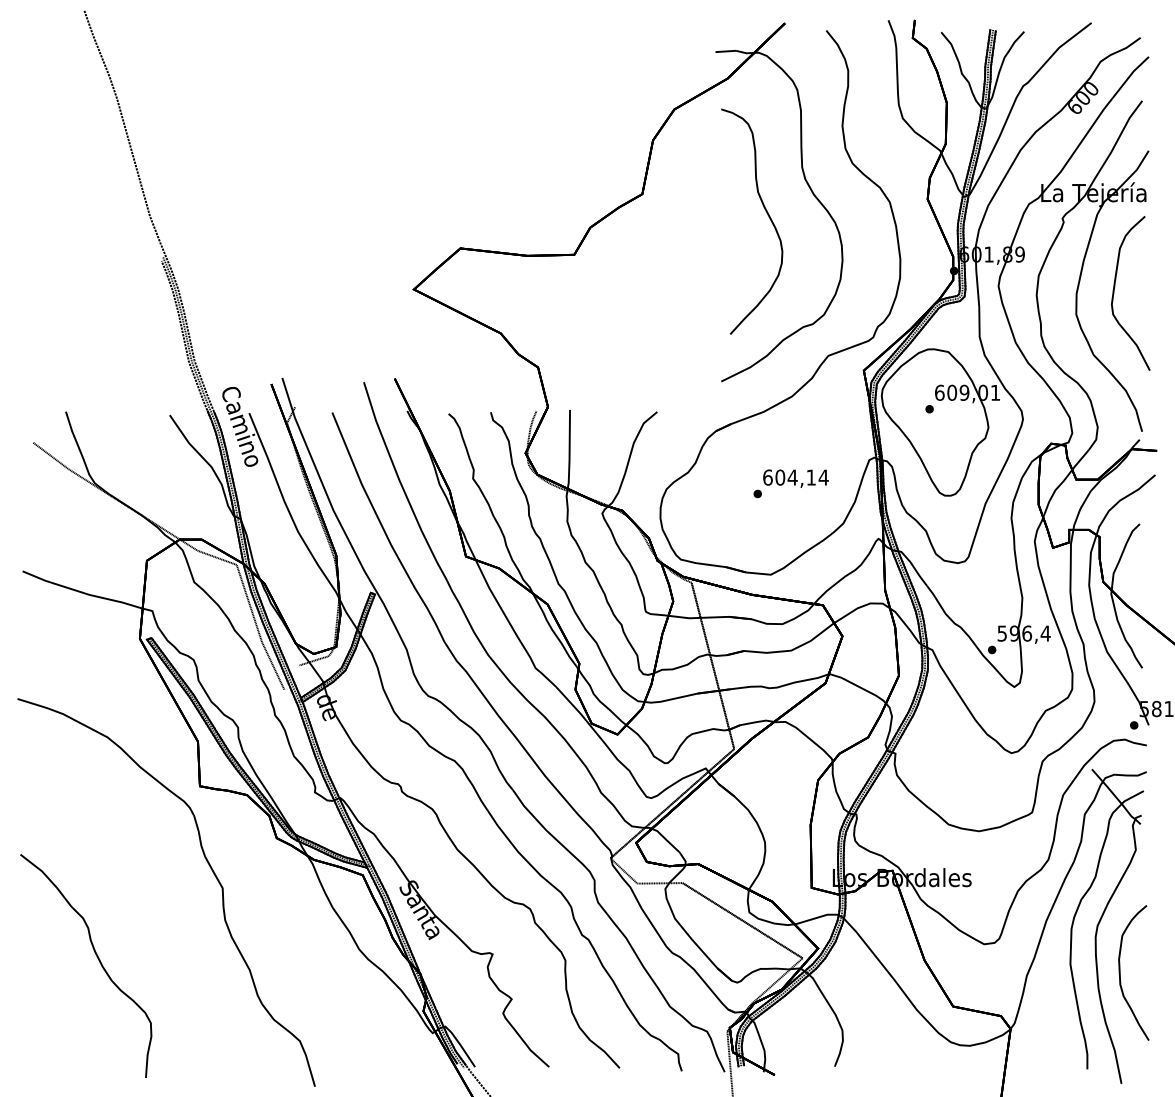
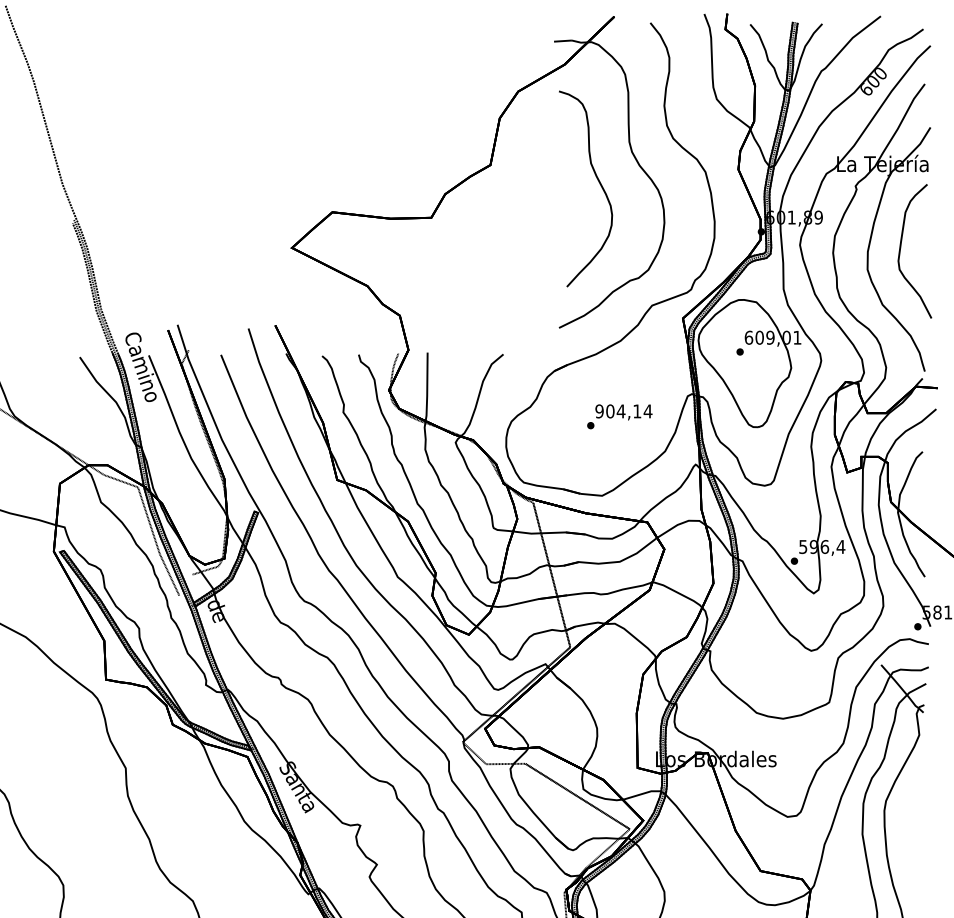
text: (767, 477) -> (599, 411), 604,14 -> 904,14
part: (1120, 972) -> (905, 841), removed

